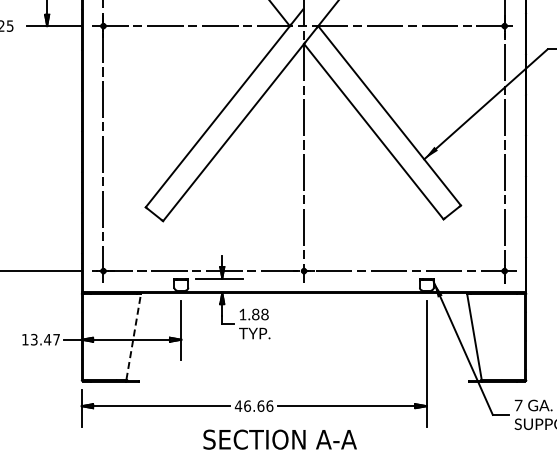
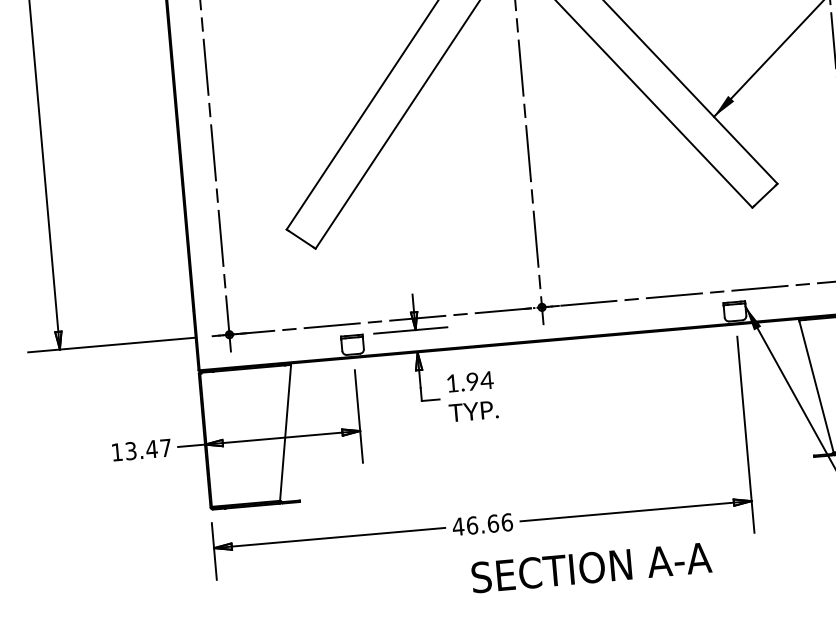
text: (260, 314) -> (480, 380), 1.88 -> 1.94
line: (133, 336) -> (285, 432), dashed -> solid
text: (279, 439) -> (590, 567), moved

